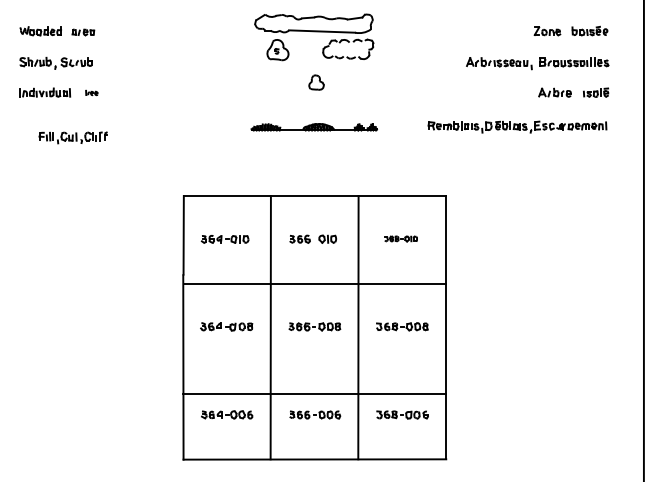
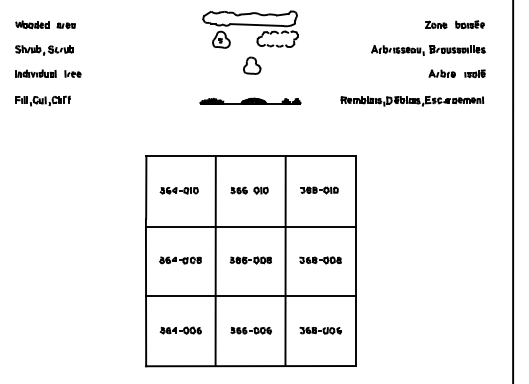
part: (316, 82) -> (252, 65), size x1.43
part: (91, 92) -> (72, 73), size x1.67
part: (72, 137) -> (42, 100), moved
part: (400, 238) -> (319, 190), size x1.43
line: (314, 393) -> (250, 296), moved

